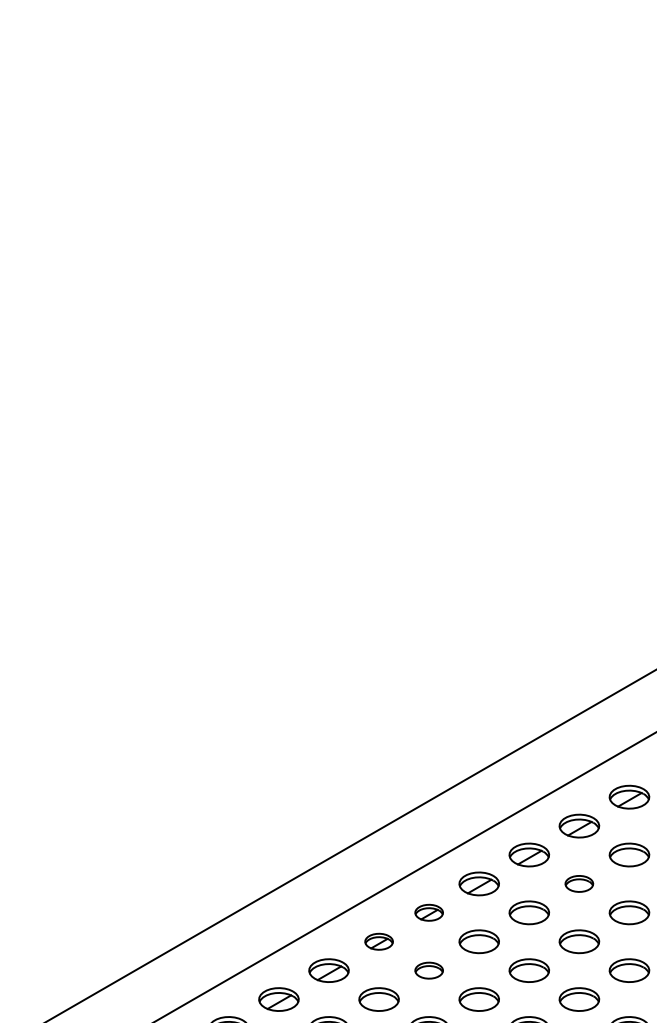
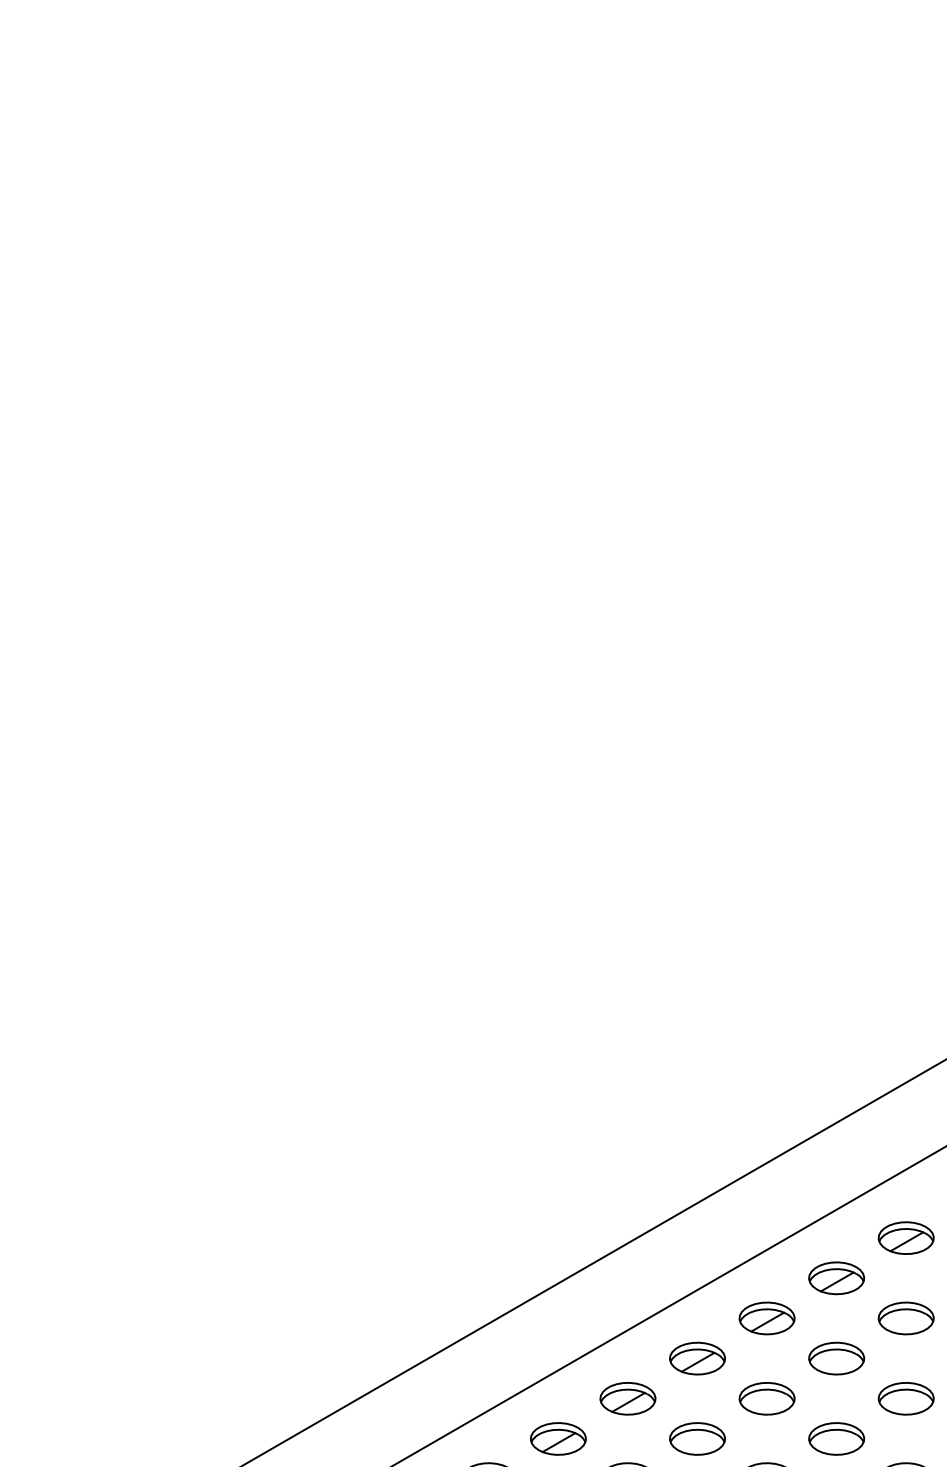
part: (578, 883) -> (905, 1318), size x1.43
part: (429, 912) -> (697, 1358), size x1.43
part: (378, 941) -> (627, 1398), size x1.43
part: (429, 970) -> (697, 1438), size x1.43

